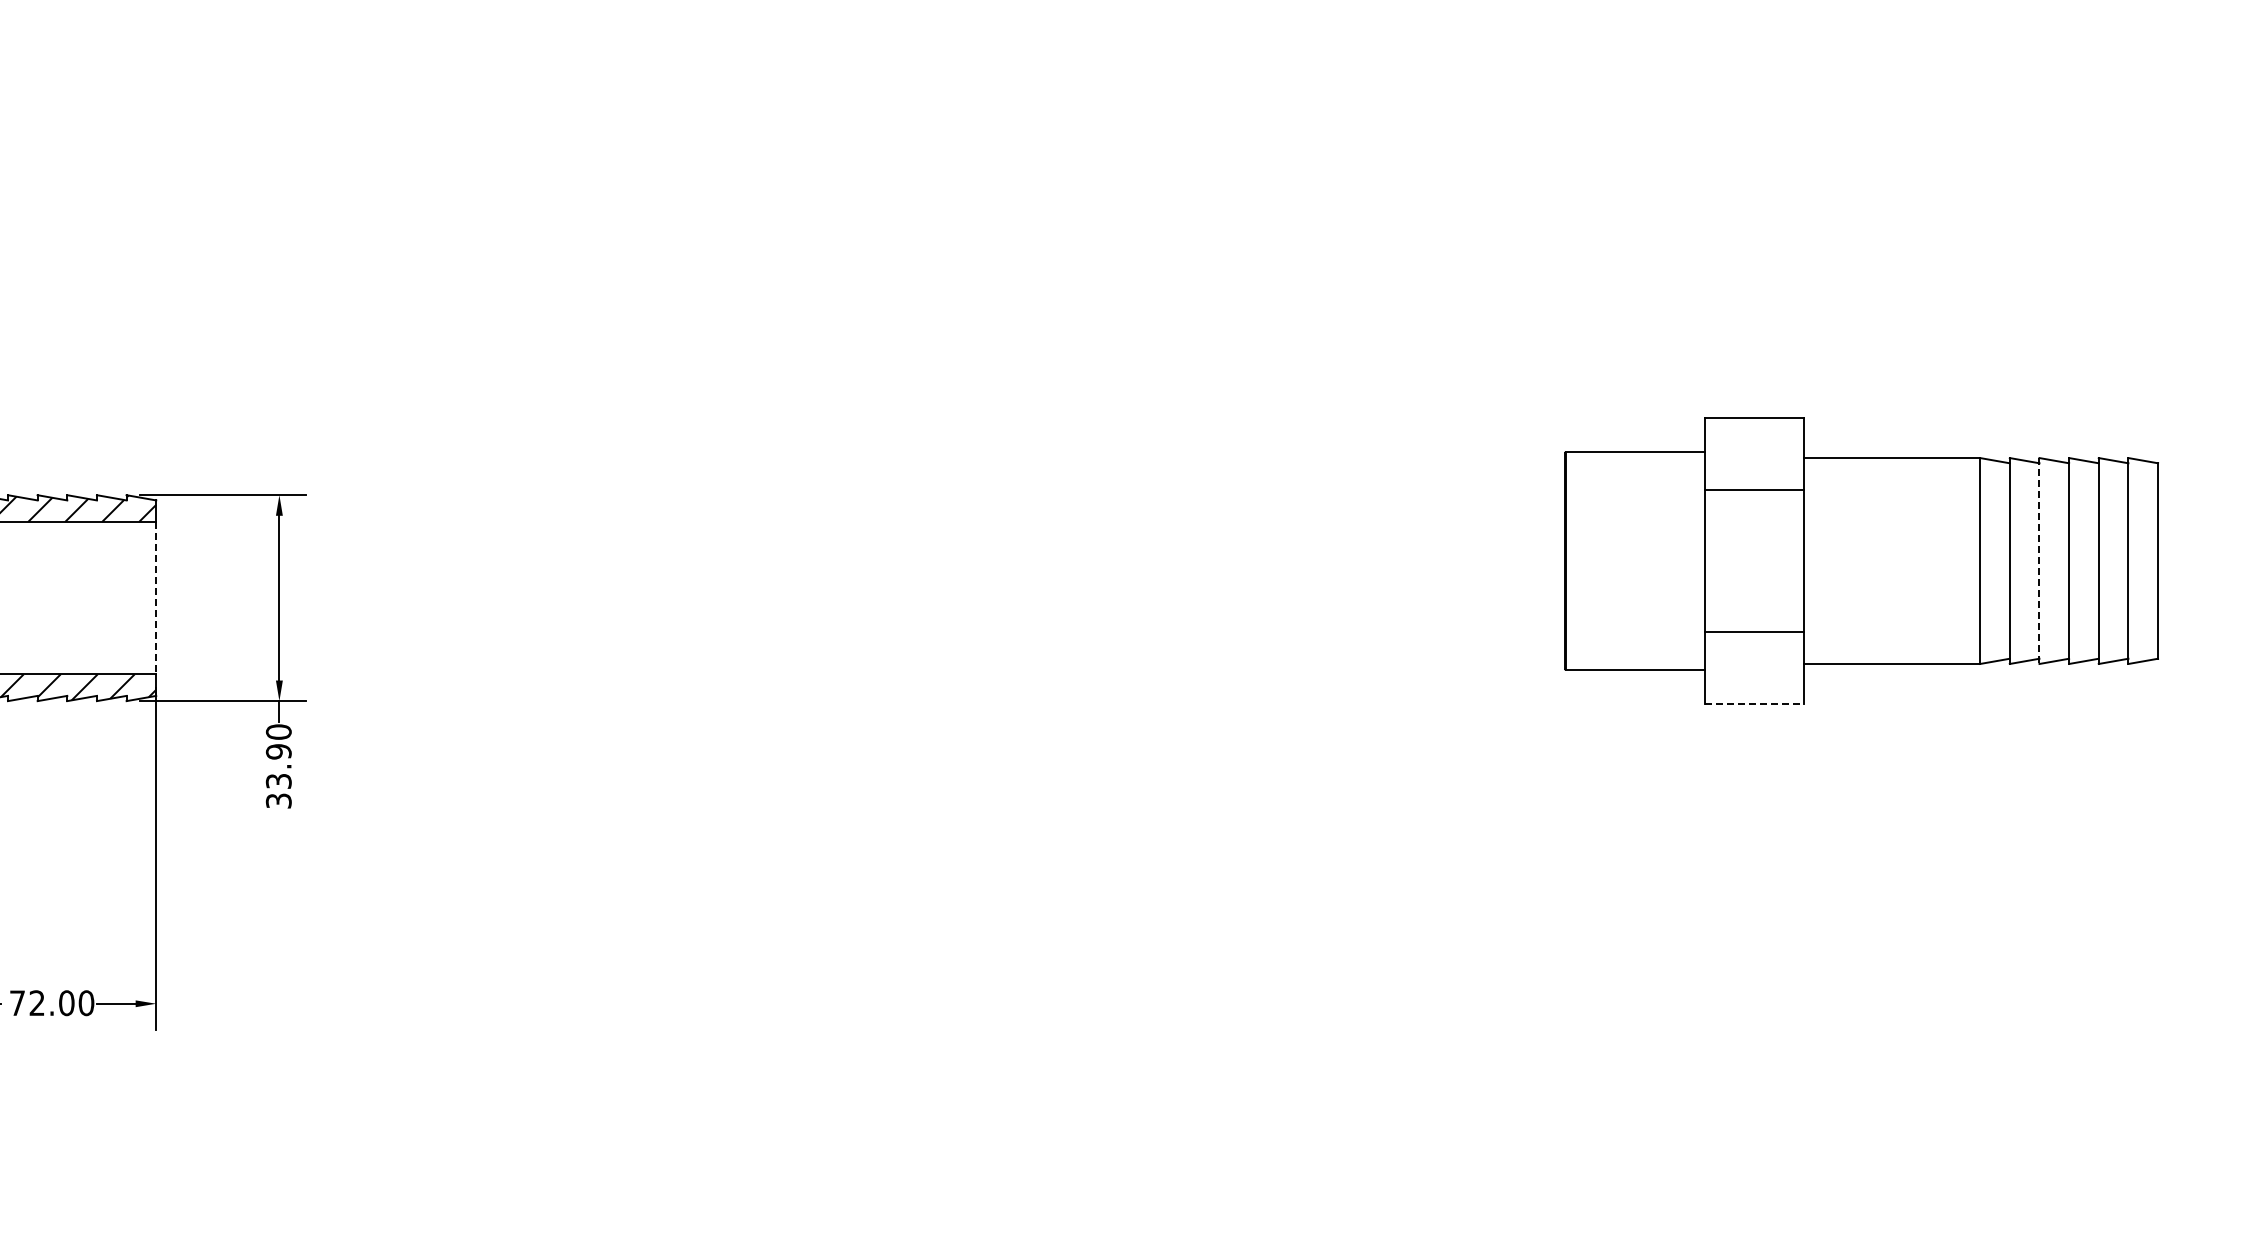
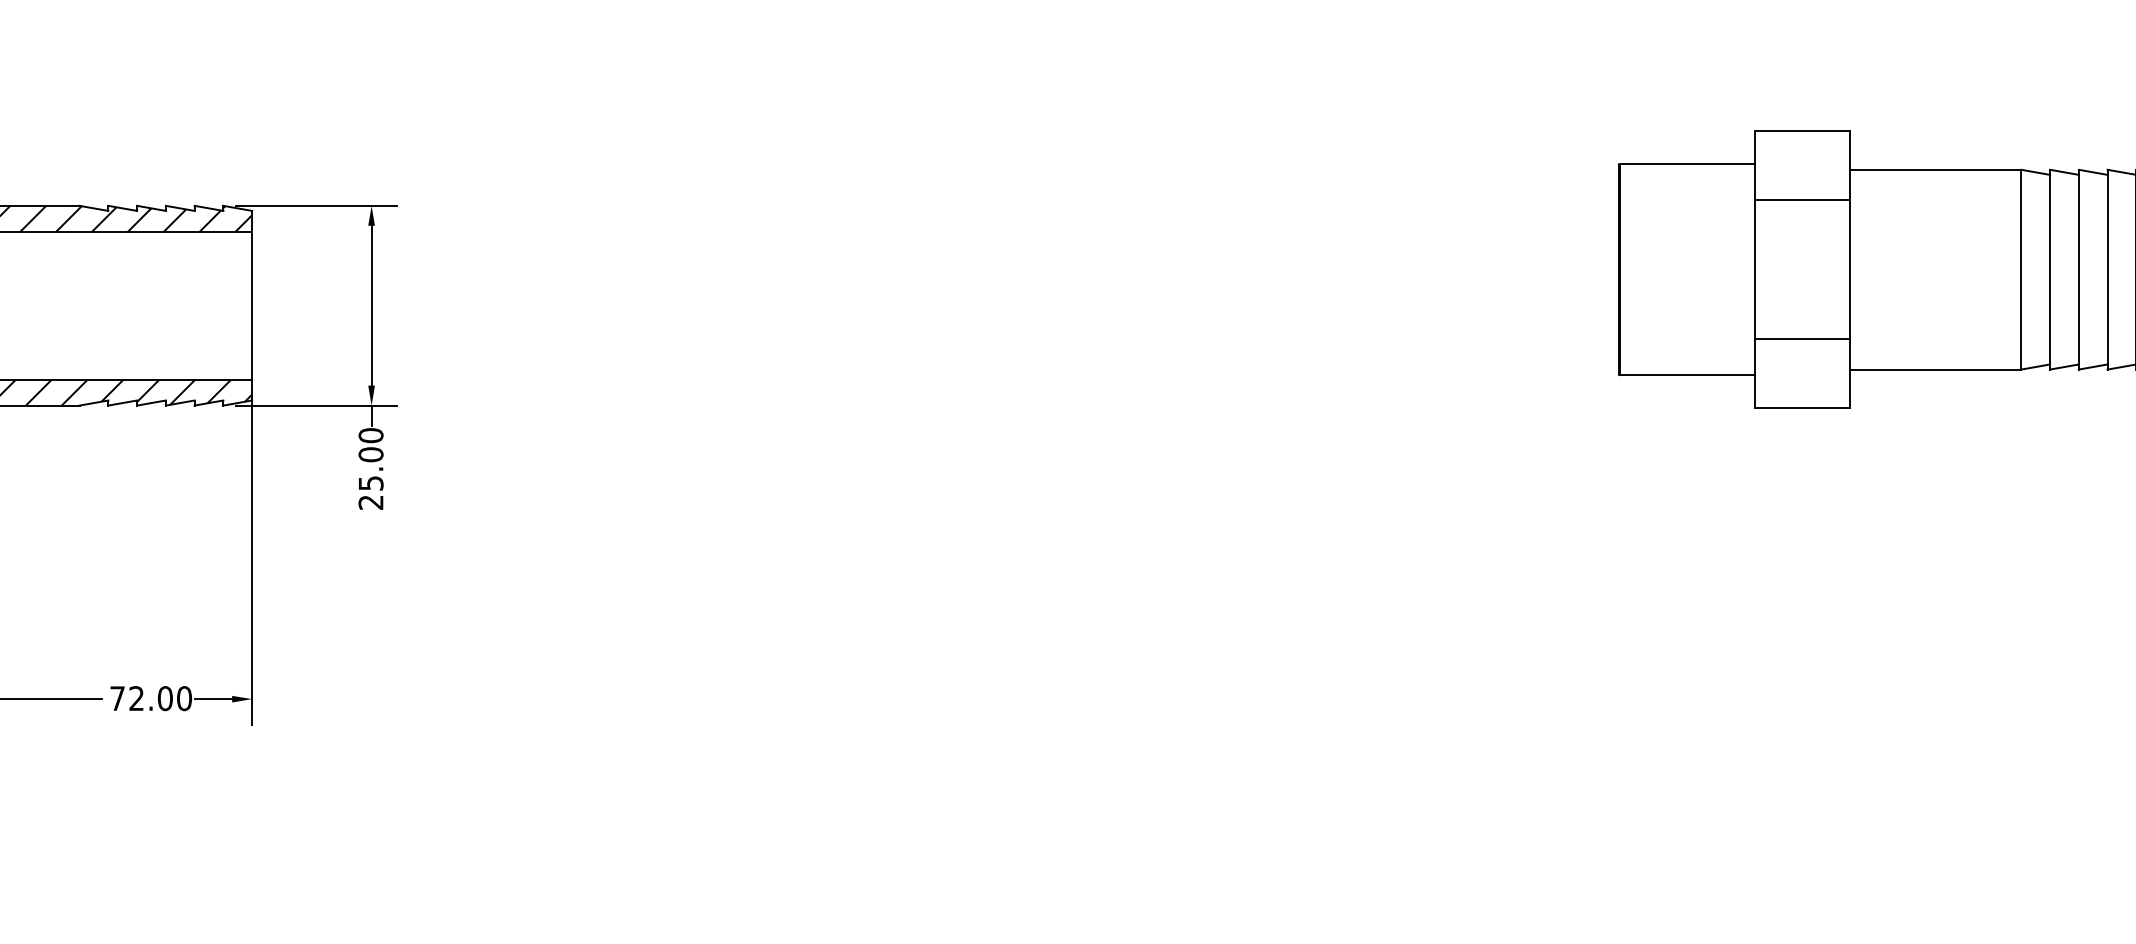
line: (2039, 561) -> (2078, 270), dashed -> solid
line: (156, 598) -> (252, 306), dashed -> solid
line: (1754, 703) -> (1802, 407), dashed -> solid
text: (278, 776) -> (370, 478), 33.90 -> 25.00

